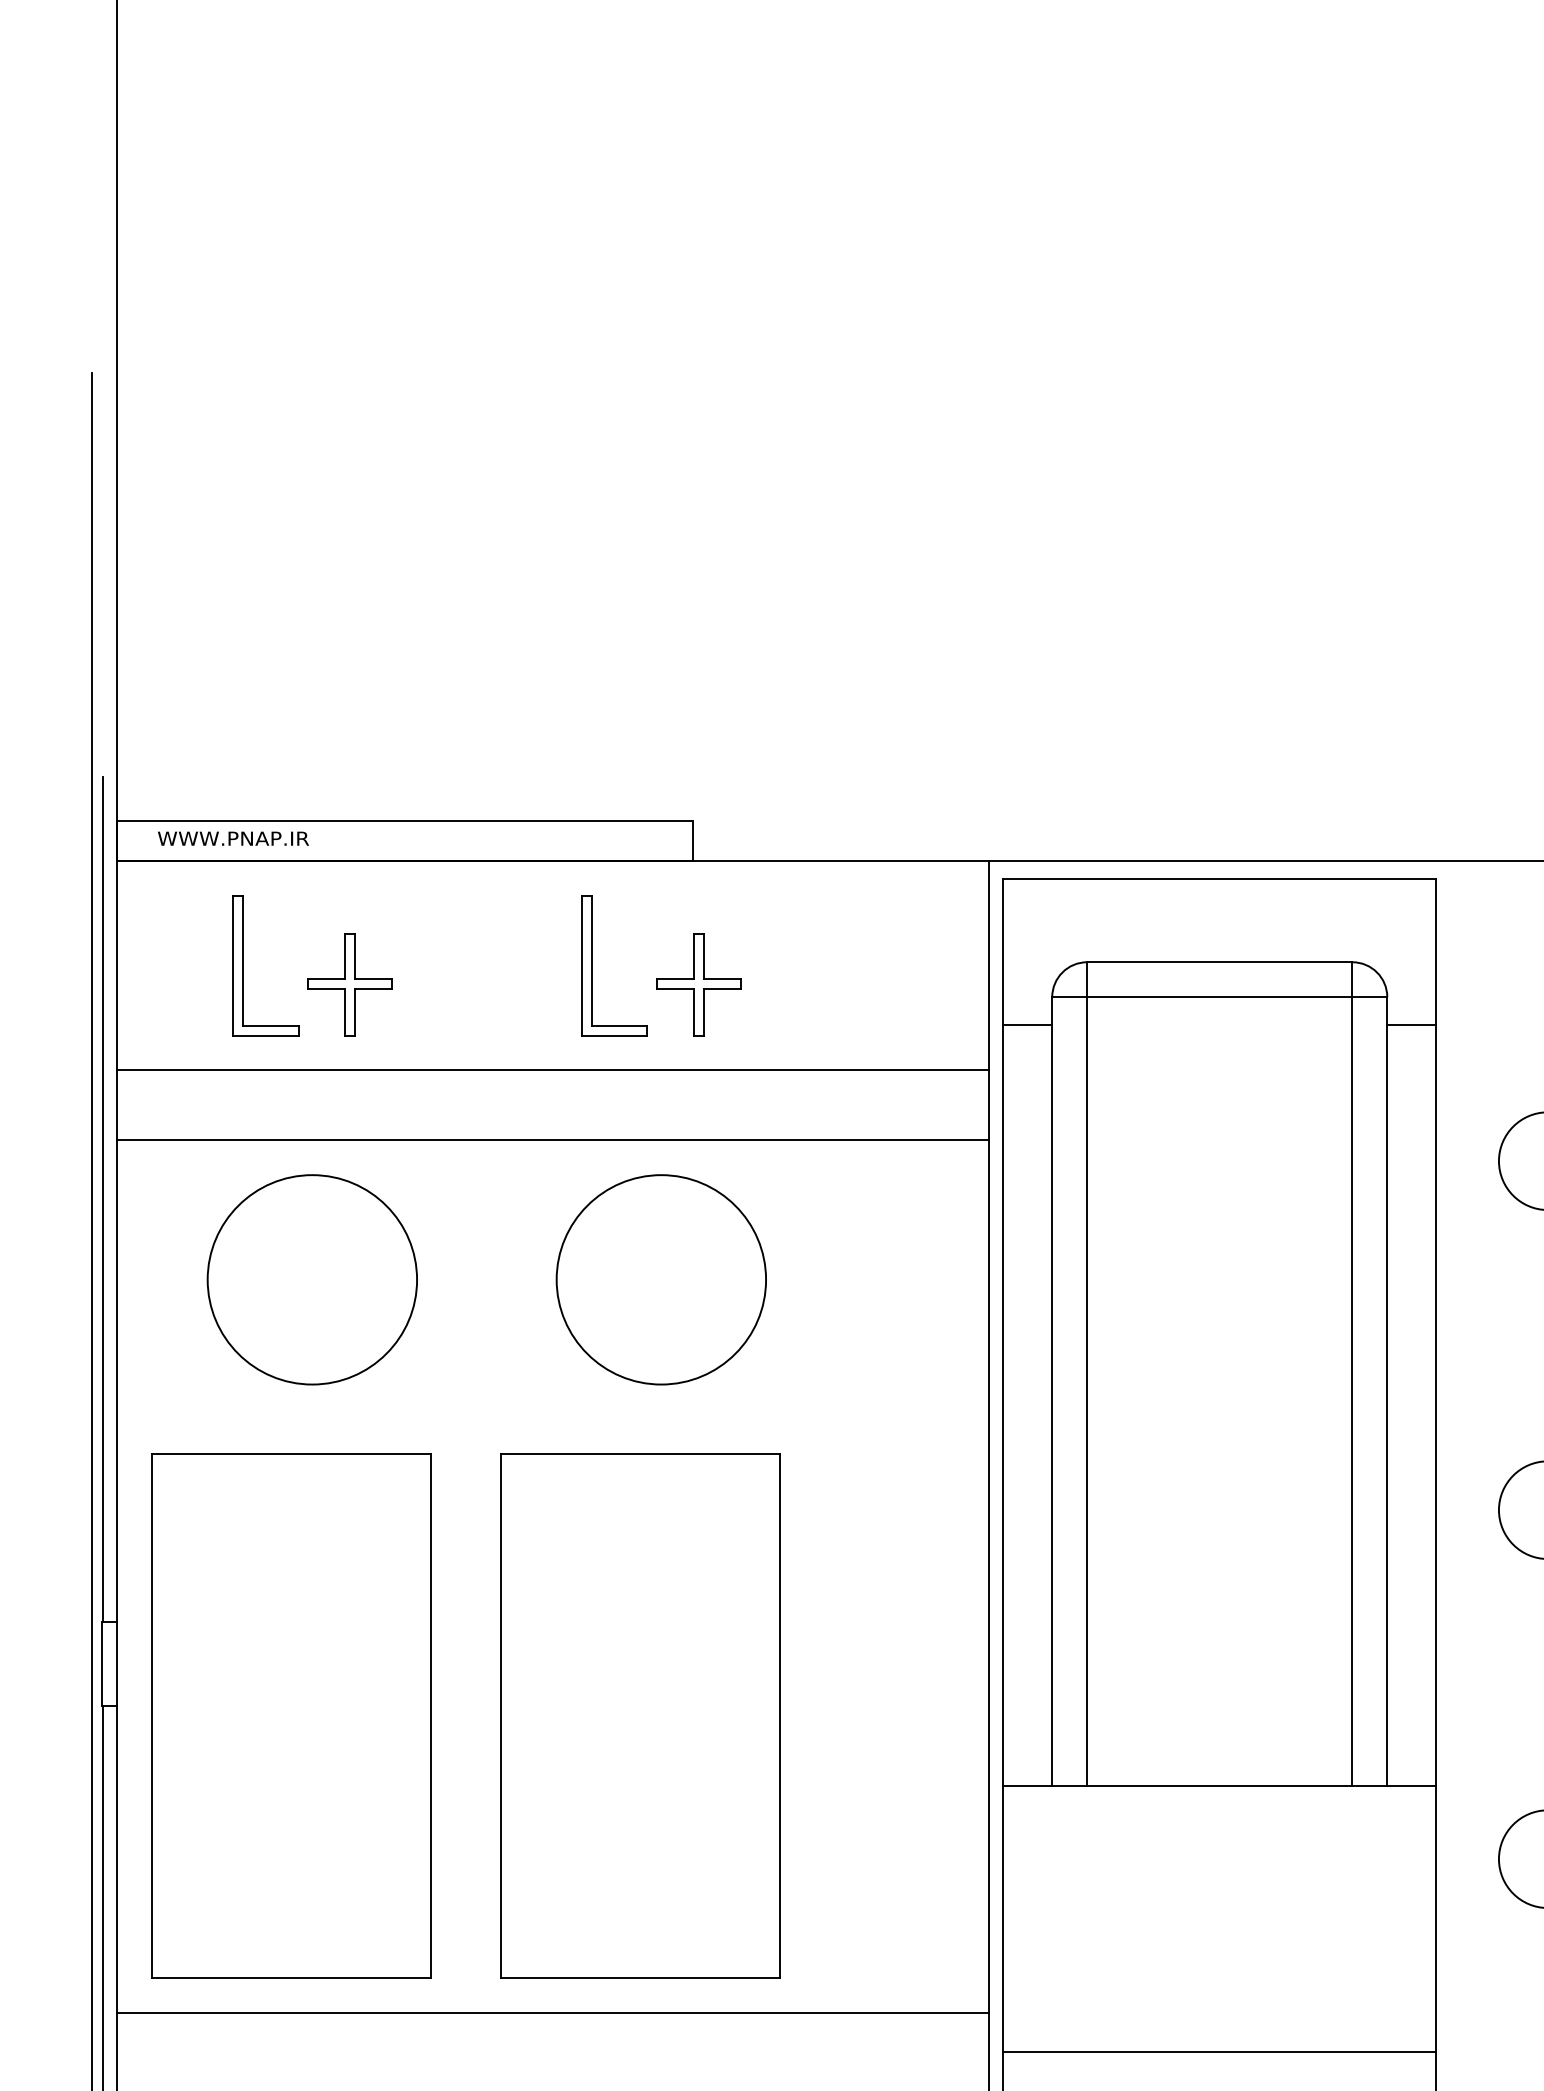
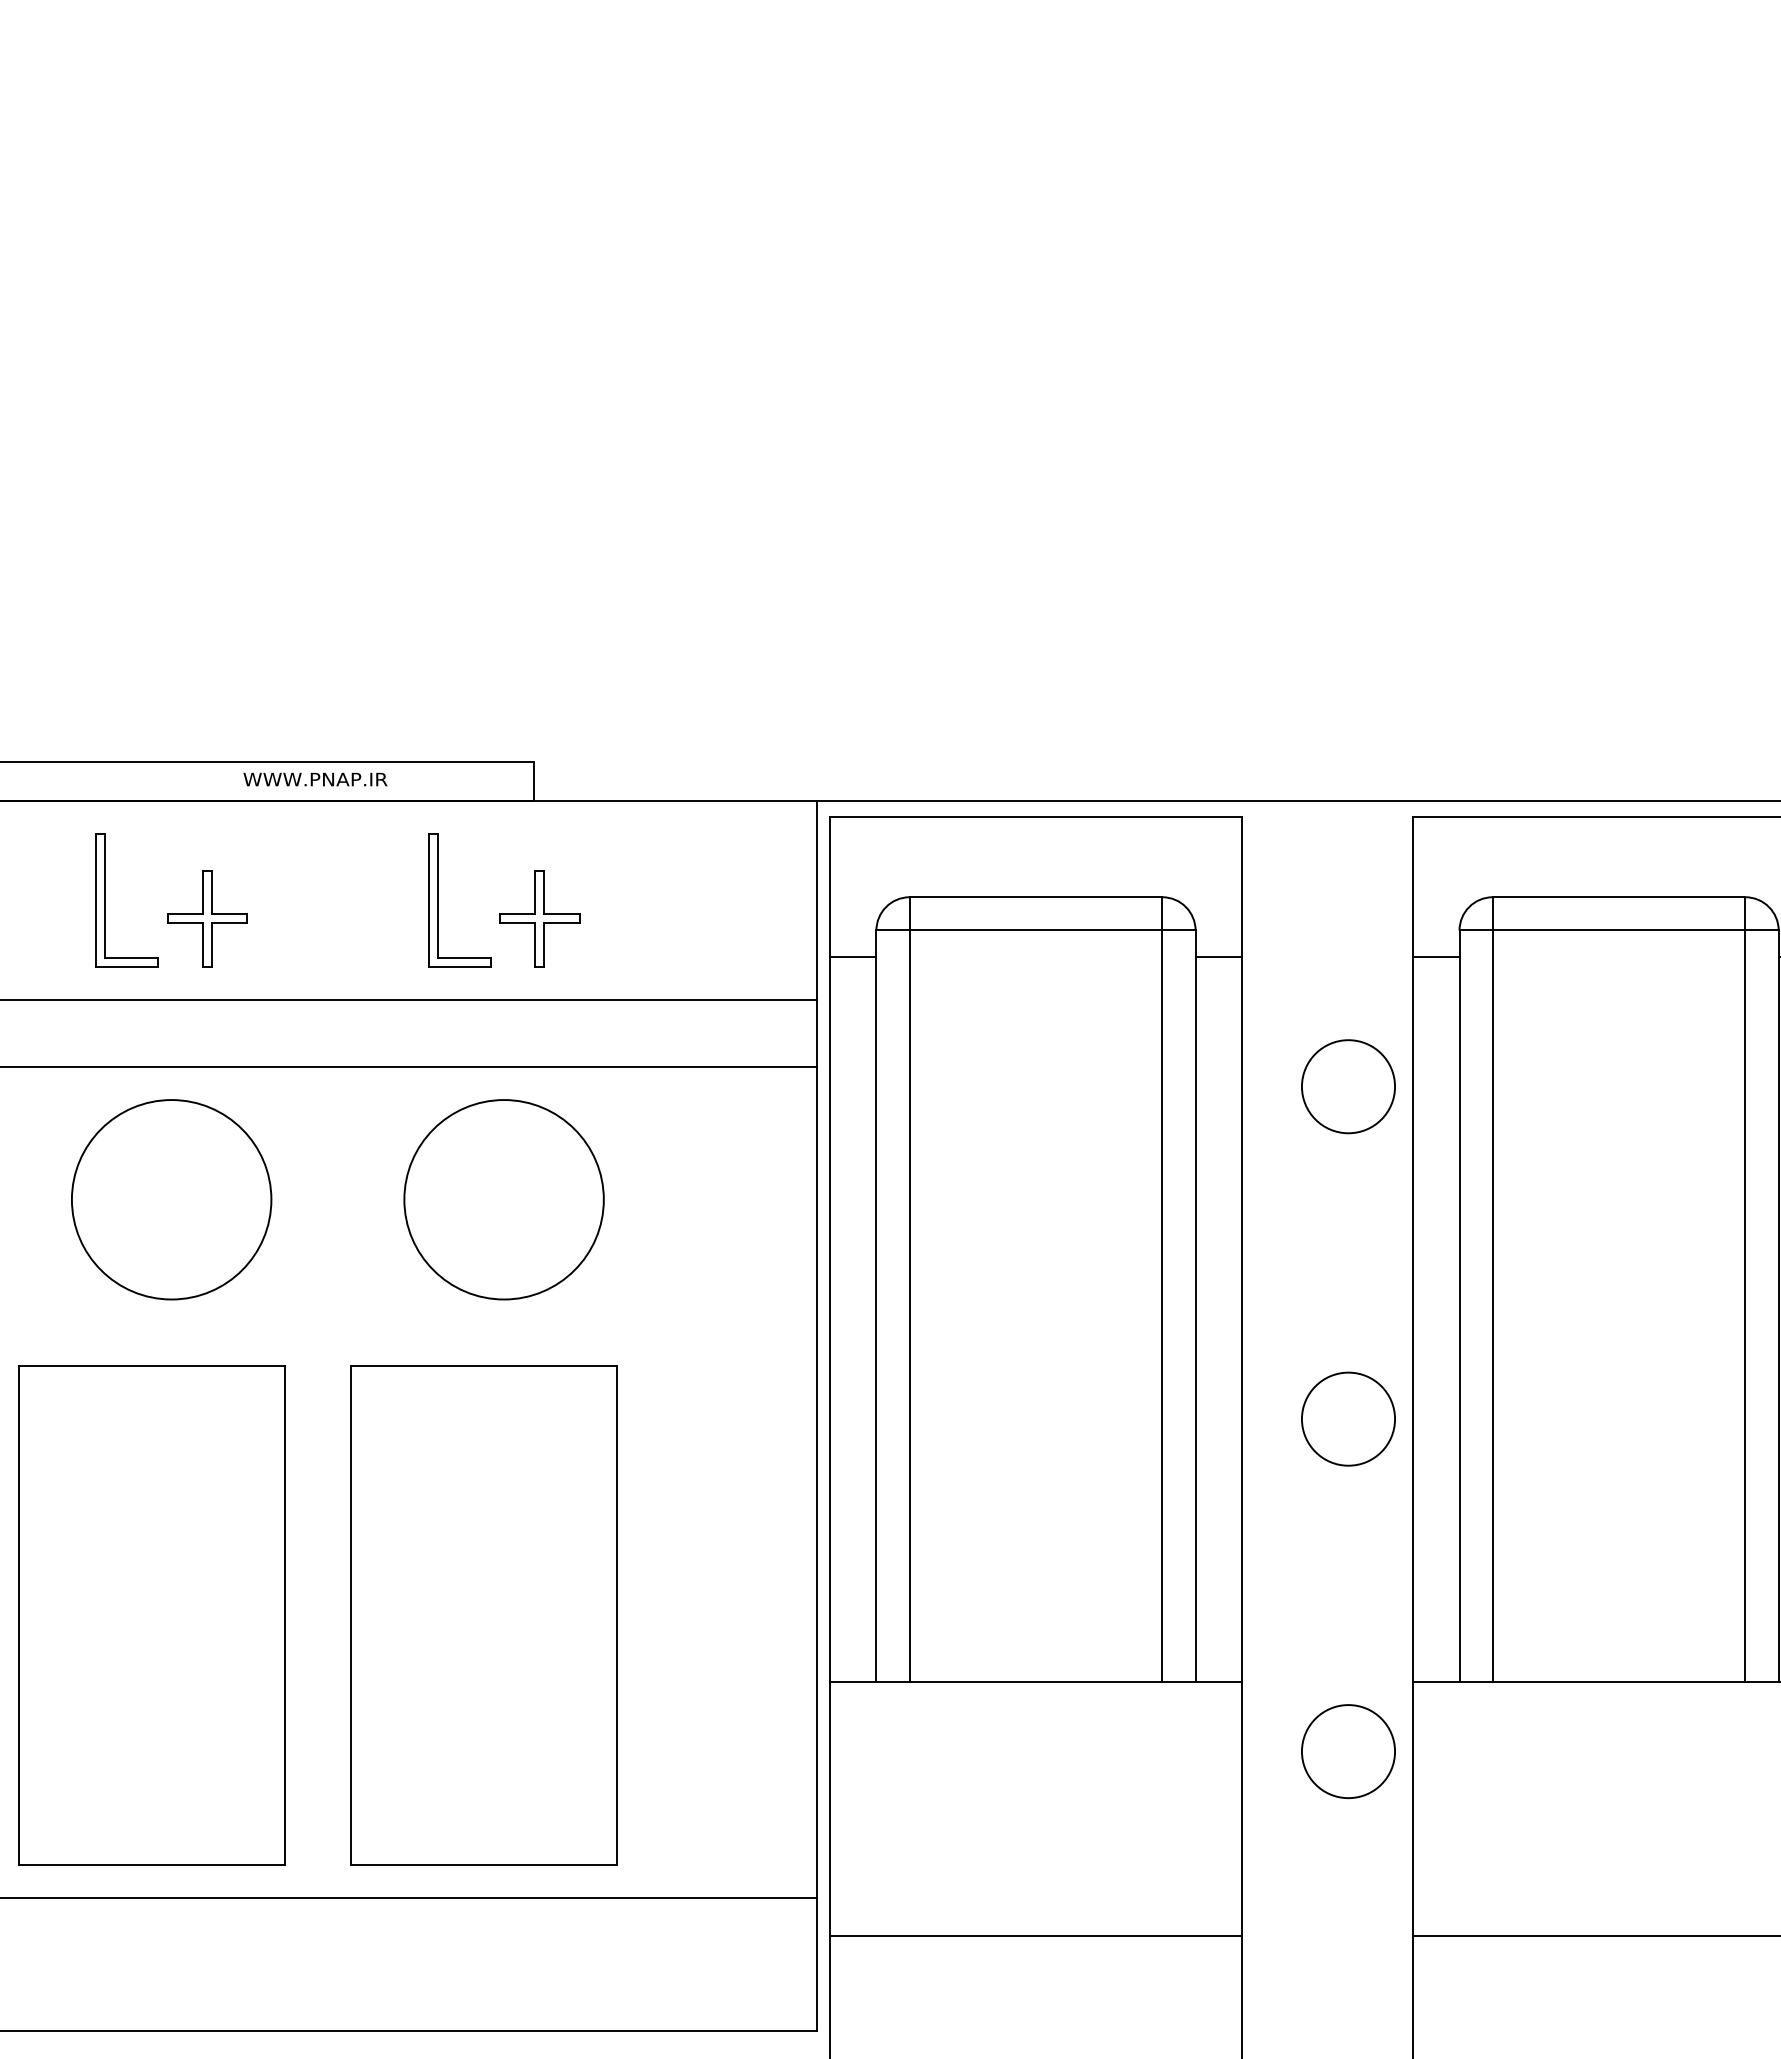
text: (233, 838) -> (315, 779), moved

